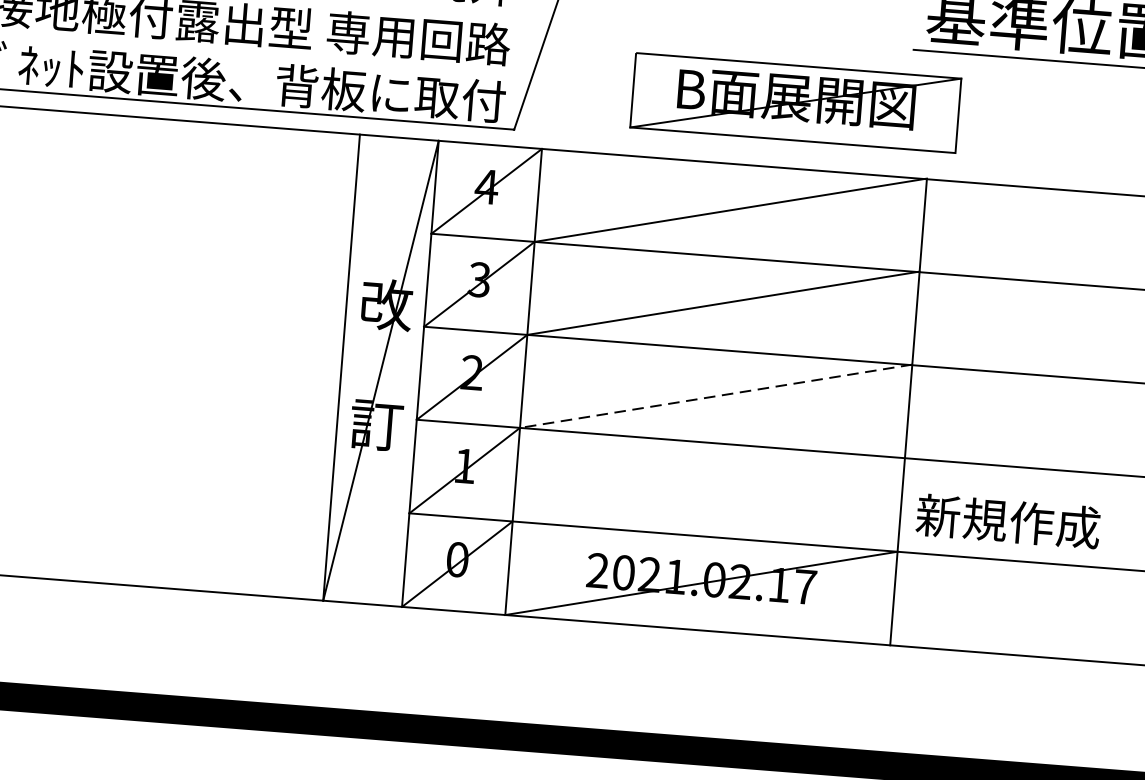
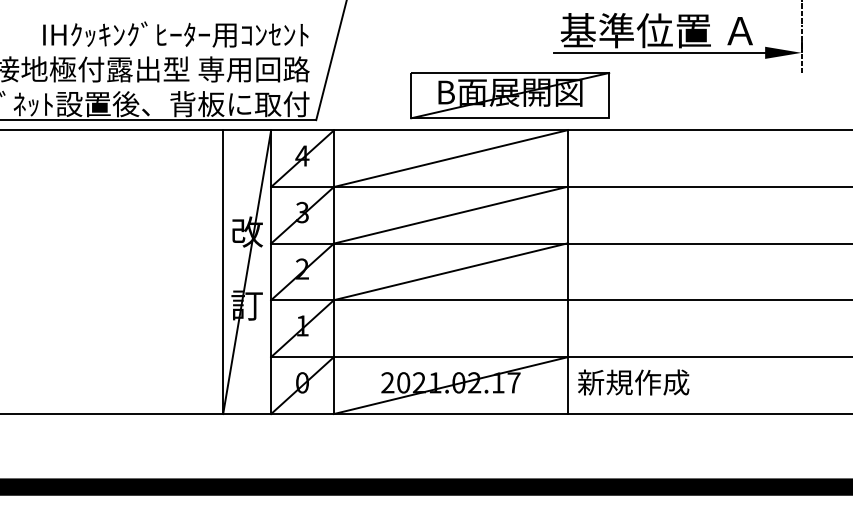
part: (796, 102) -> (510, 95), moved
line: (716, 395) -> (451, 271), dashed -> solid
text: (1008, 521) -> (633, 382), moved

